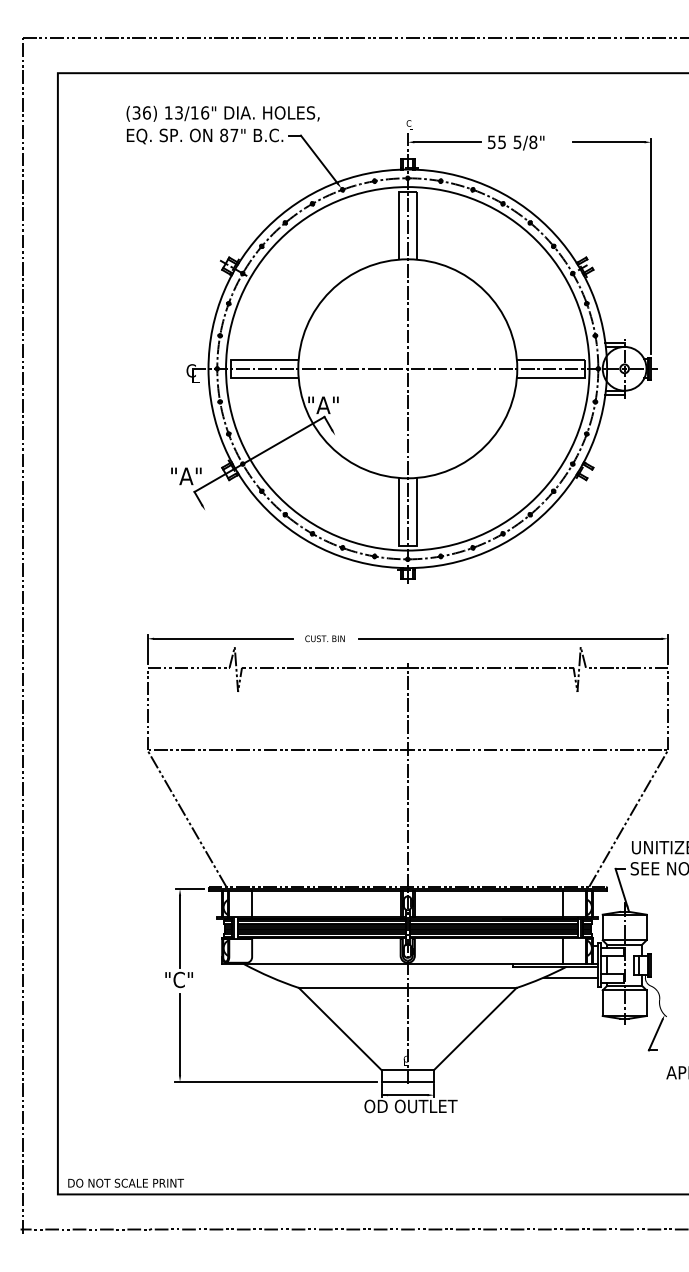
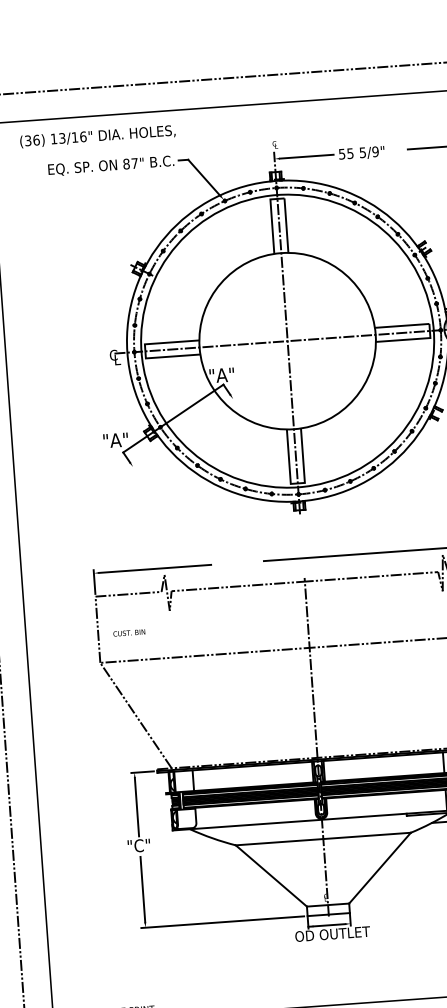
text: (222, 113) -> (97, 136), moved
text: (533, 142) -> (375, 151), 5/8" -> 5/9"
text: (324, 638) -> (128, 632), moved

